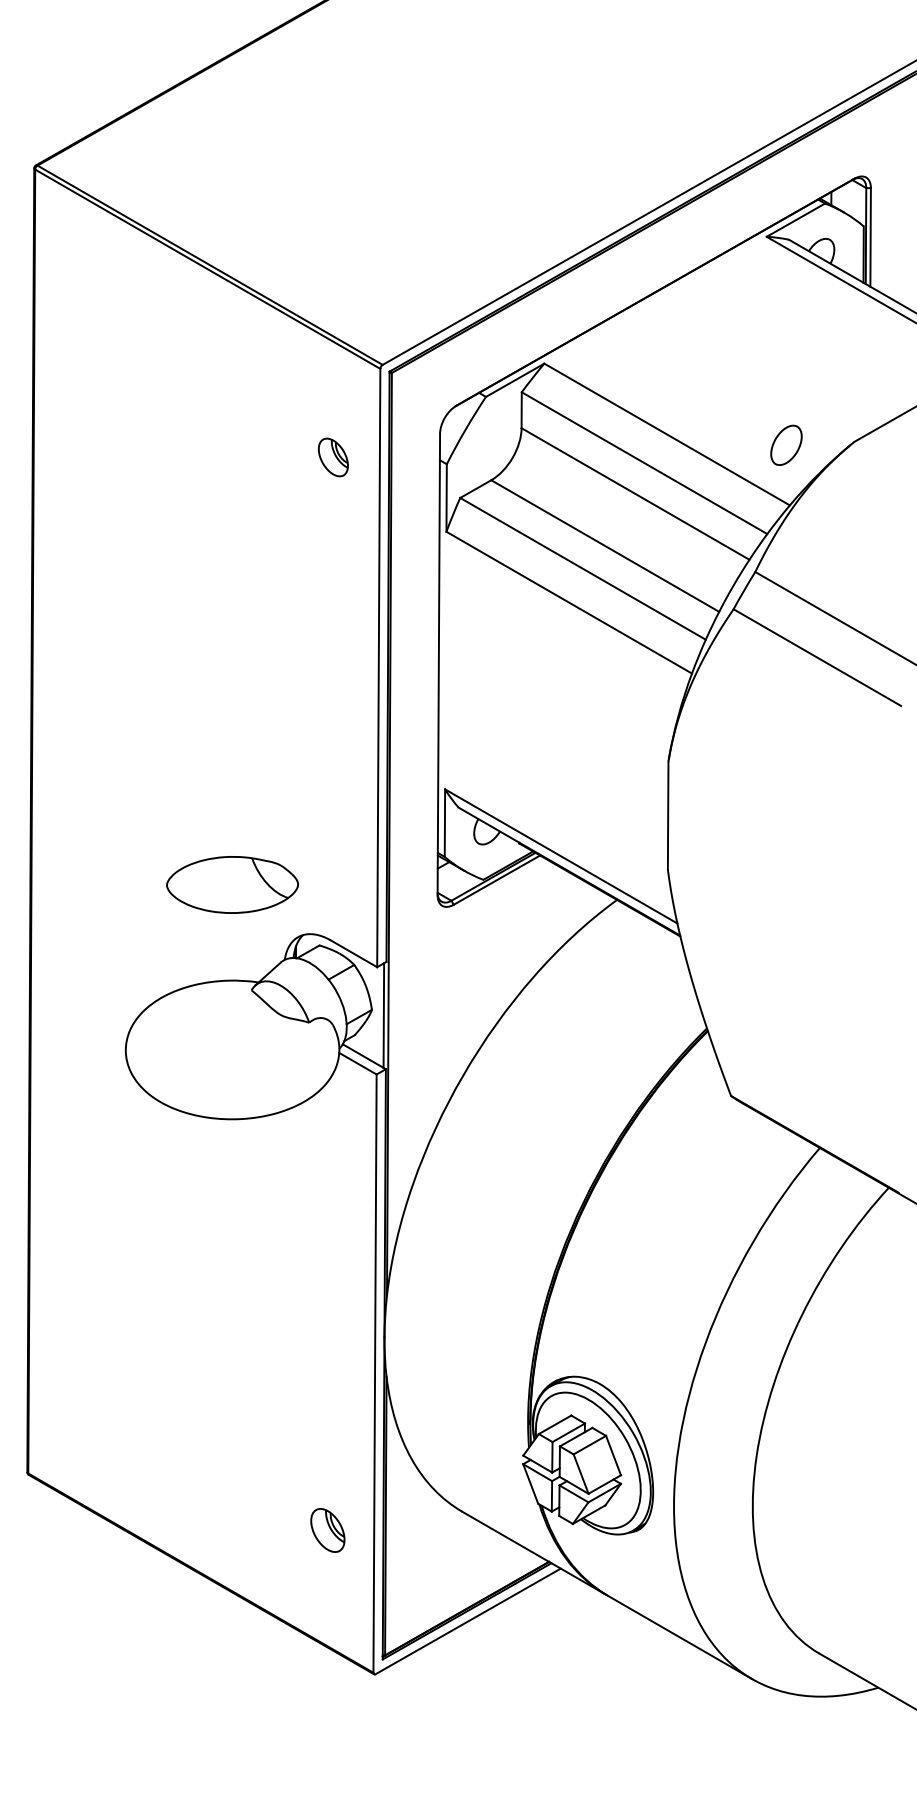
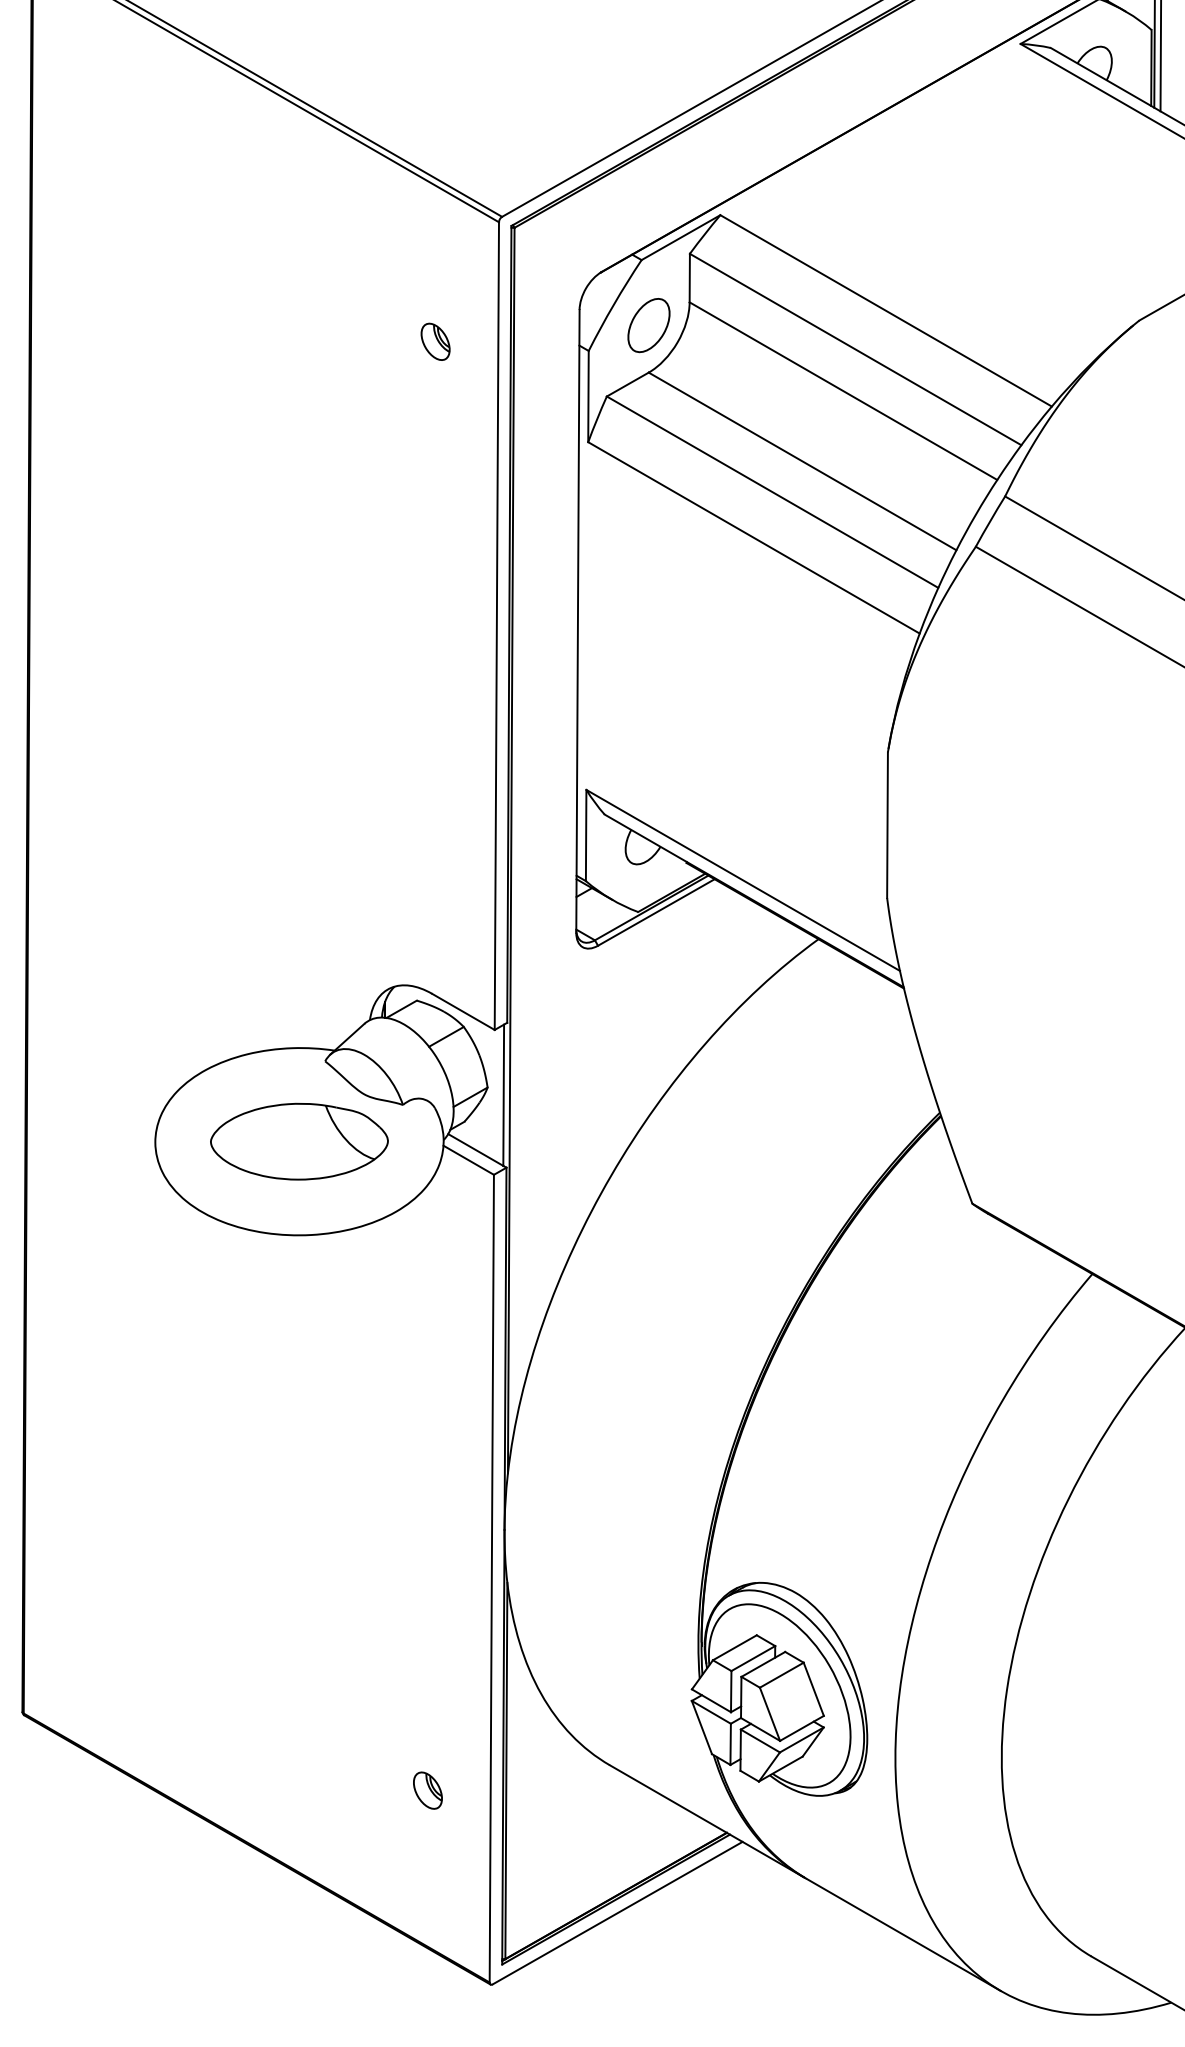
part: (786, 444) -> (649, 324), moved
part: (333, 457) -> (435, 341), size x0.71
part: (232, 884) -> (299, 1141), moved
part: (327, 1530) -> (427, 1790), size x0.62

